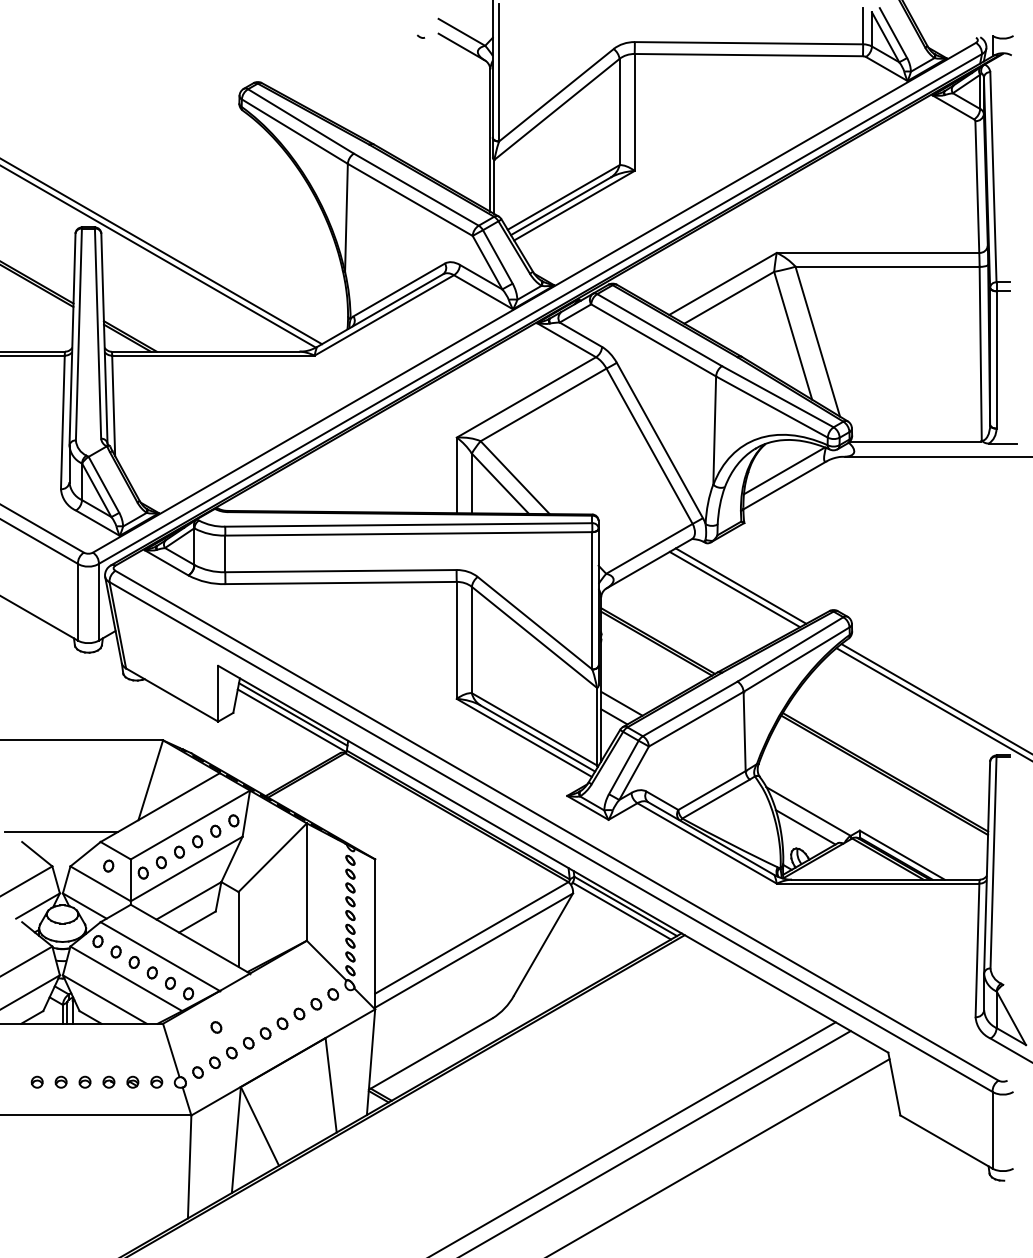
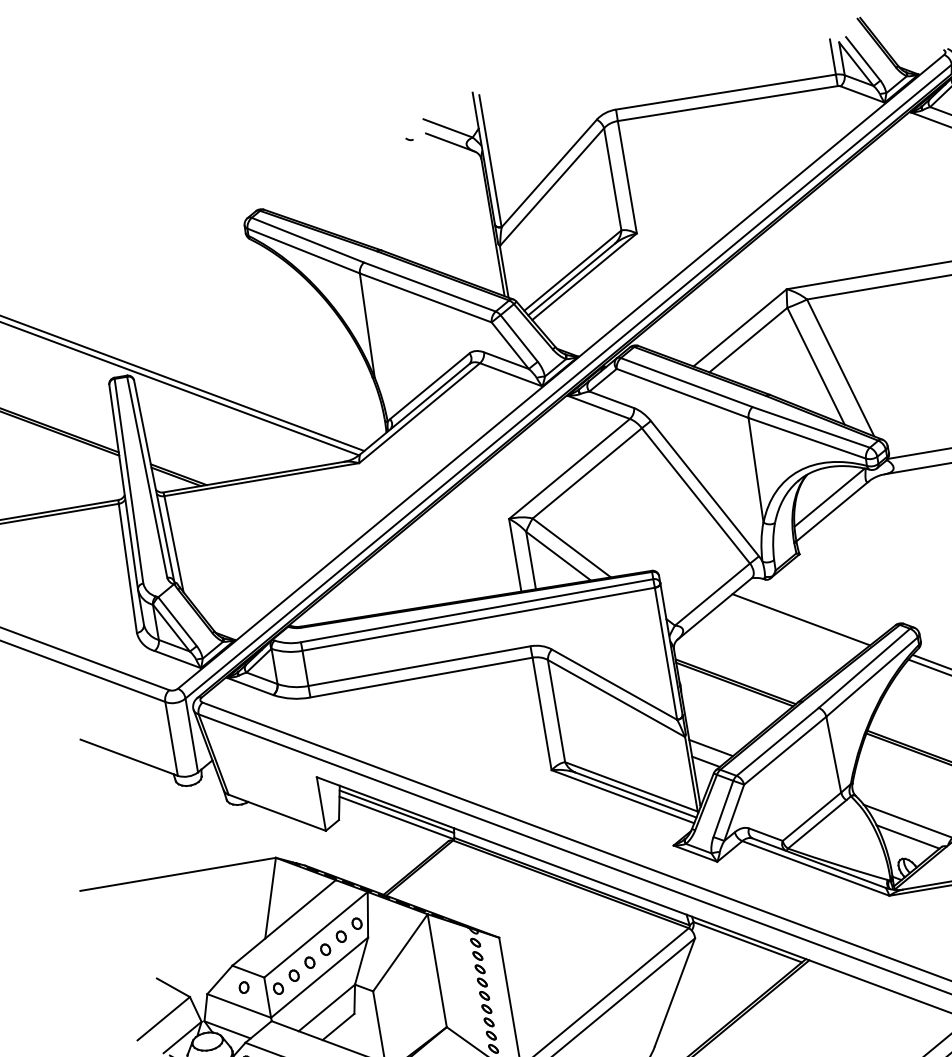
line: (740, 585) -> (806, 614), removed
line: (61, 832) -> (193, 962), removed
line: (621, 910) -> (744, 946), removed

